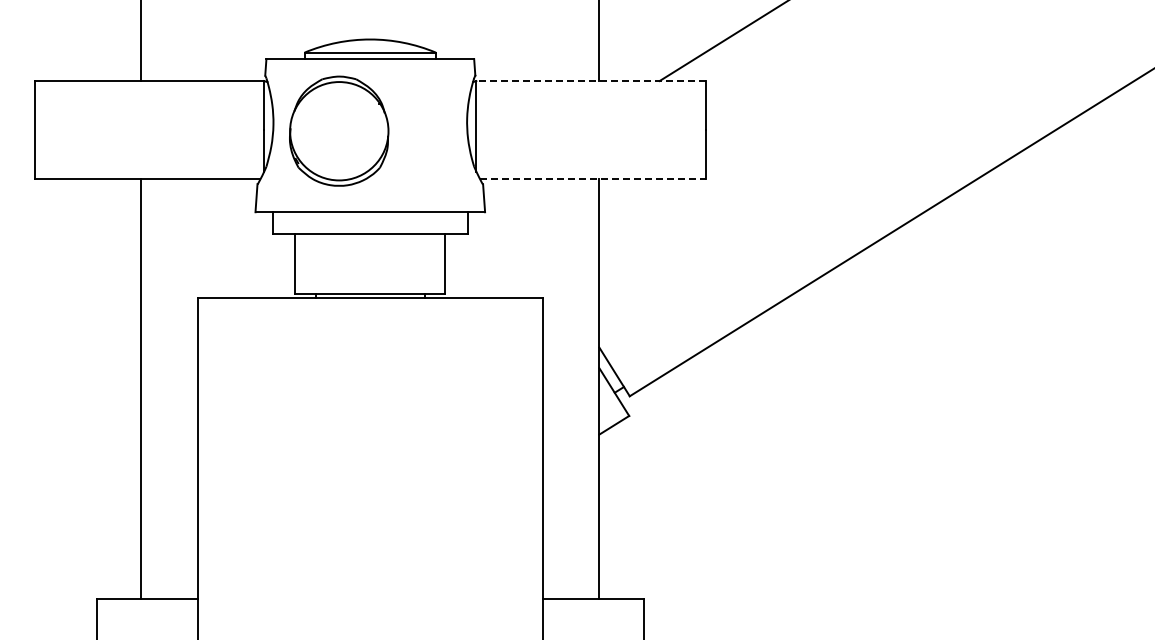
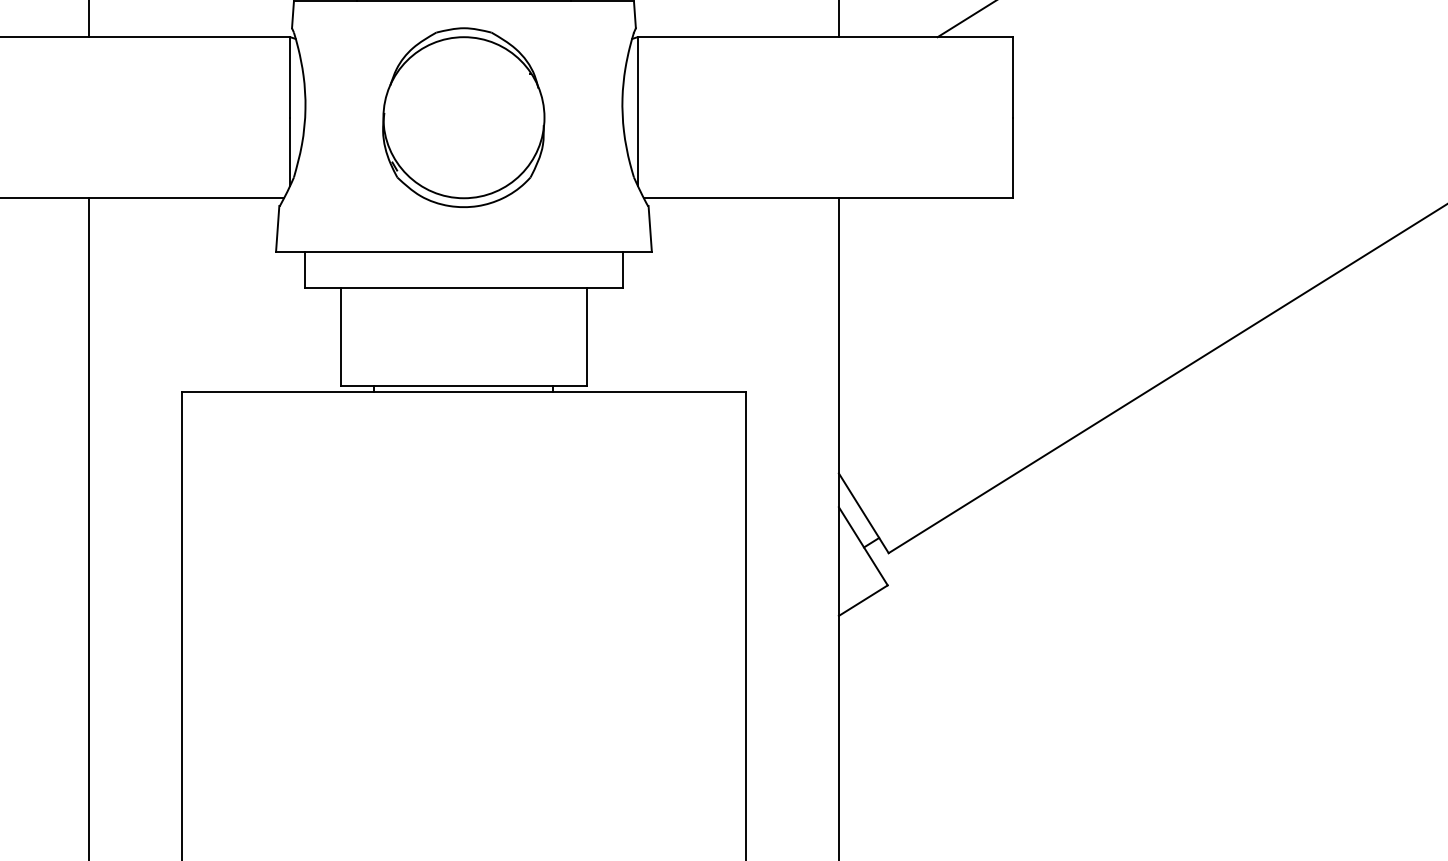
line: (591, 81) -> (826, 37), dashed -> solid
part: (339, 130) -> (464, 116), moved
line: (593, 179) -> (829, 198), dashed -> solid

